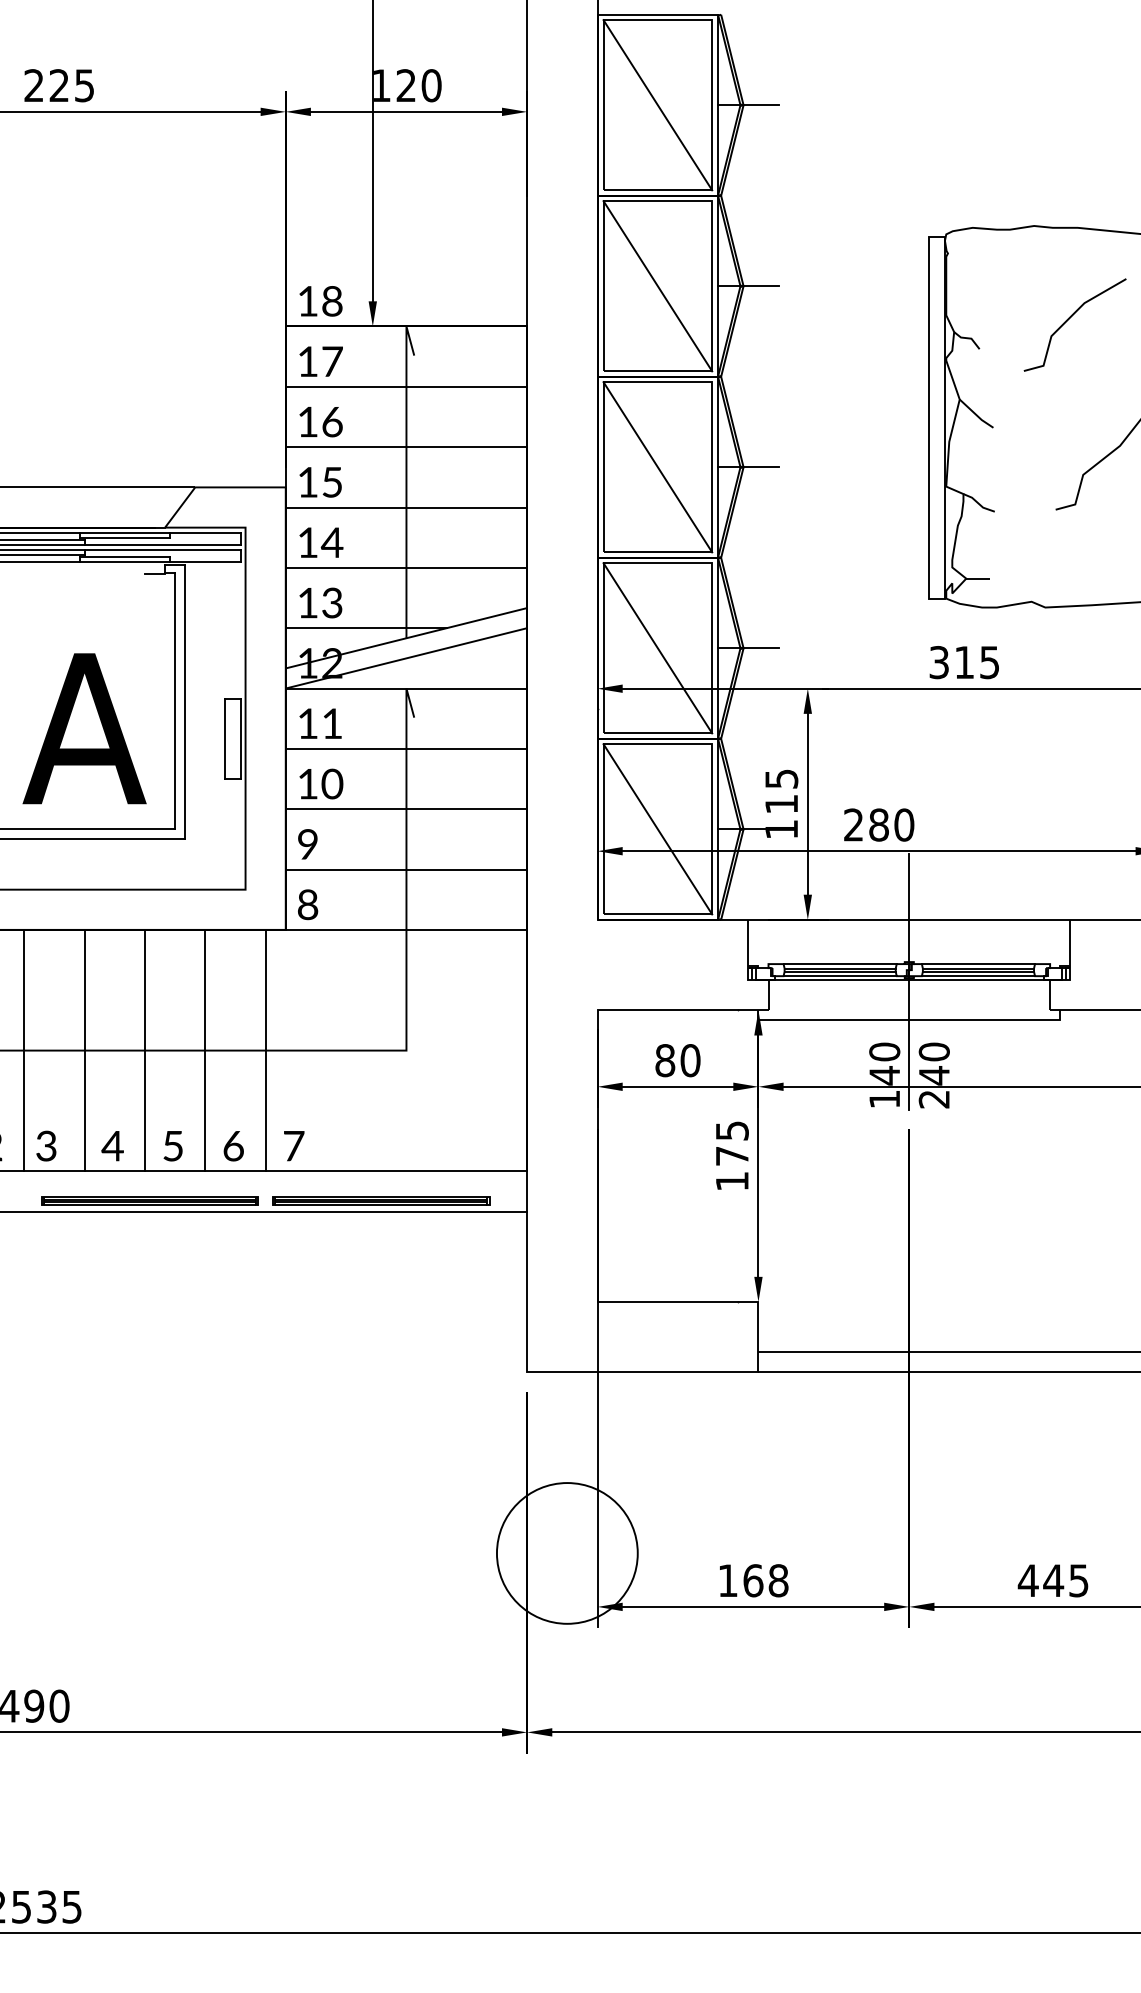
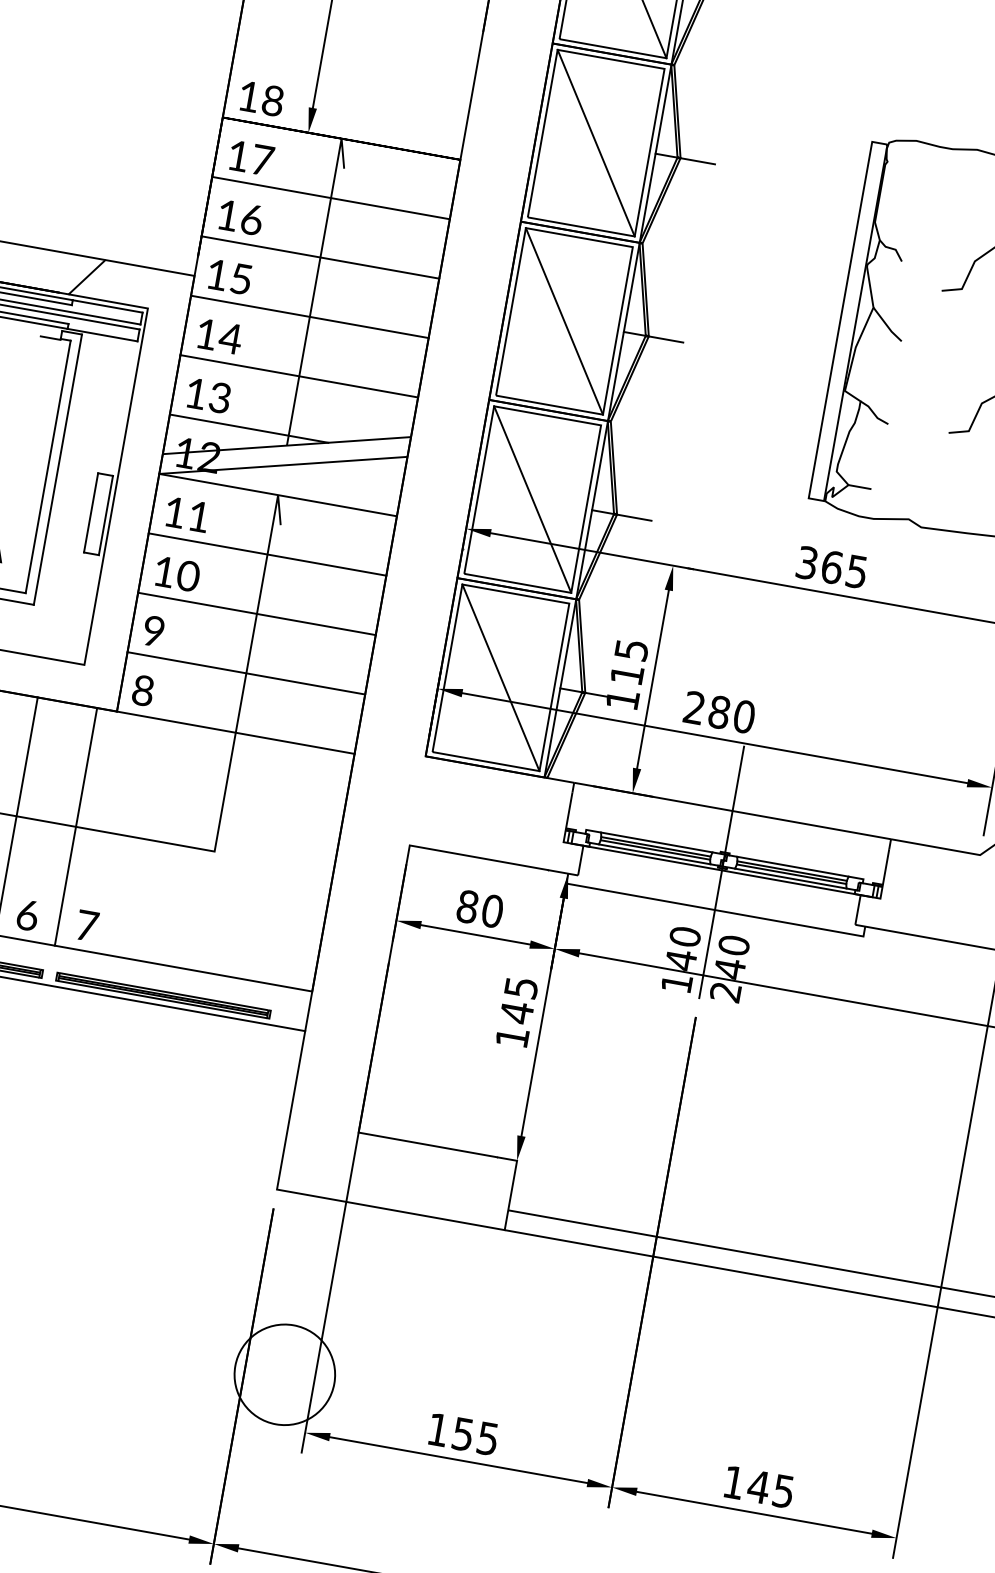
text: (964, 662) -> (832, 567), 315 -> 365
text: (732, 1155) -> (517, 1012), 175 -> 145
circle: (567, 1553) -> (284, 1374), size x0.71
text: (765, 1580) -> (475, 1436), 168 -> 155
text: (1027, 1580) -> (733, 1482), 445 -> 145

